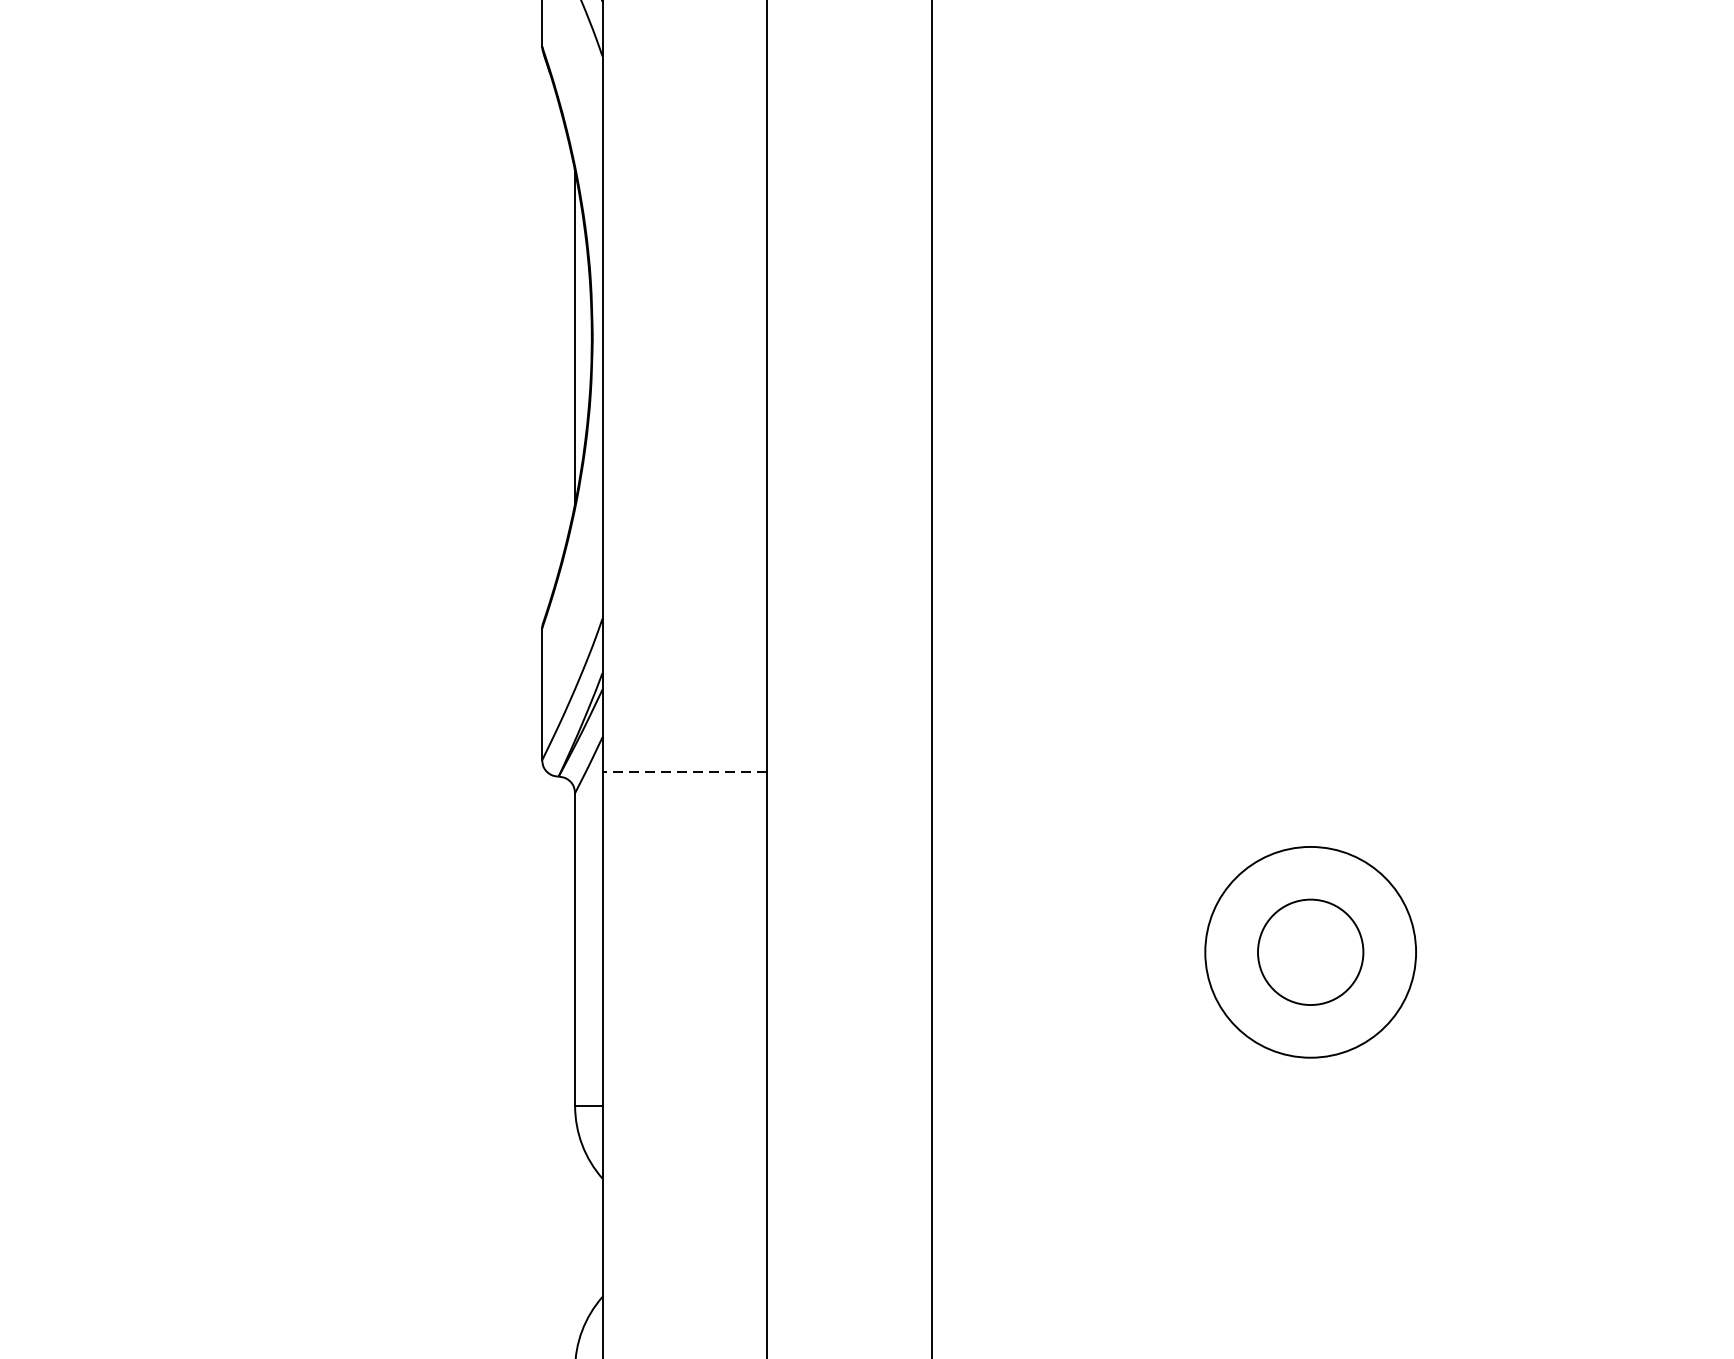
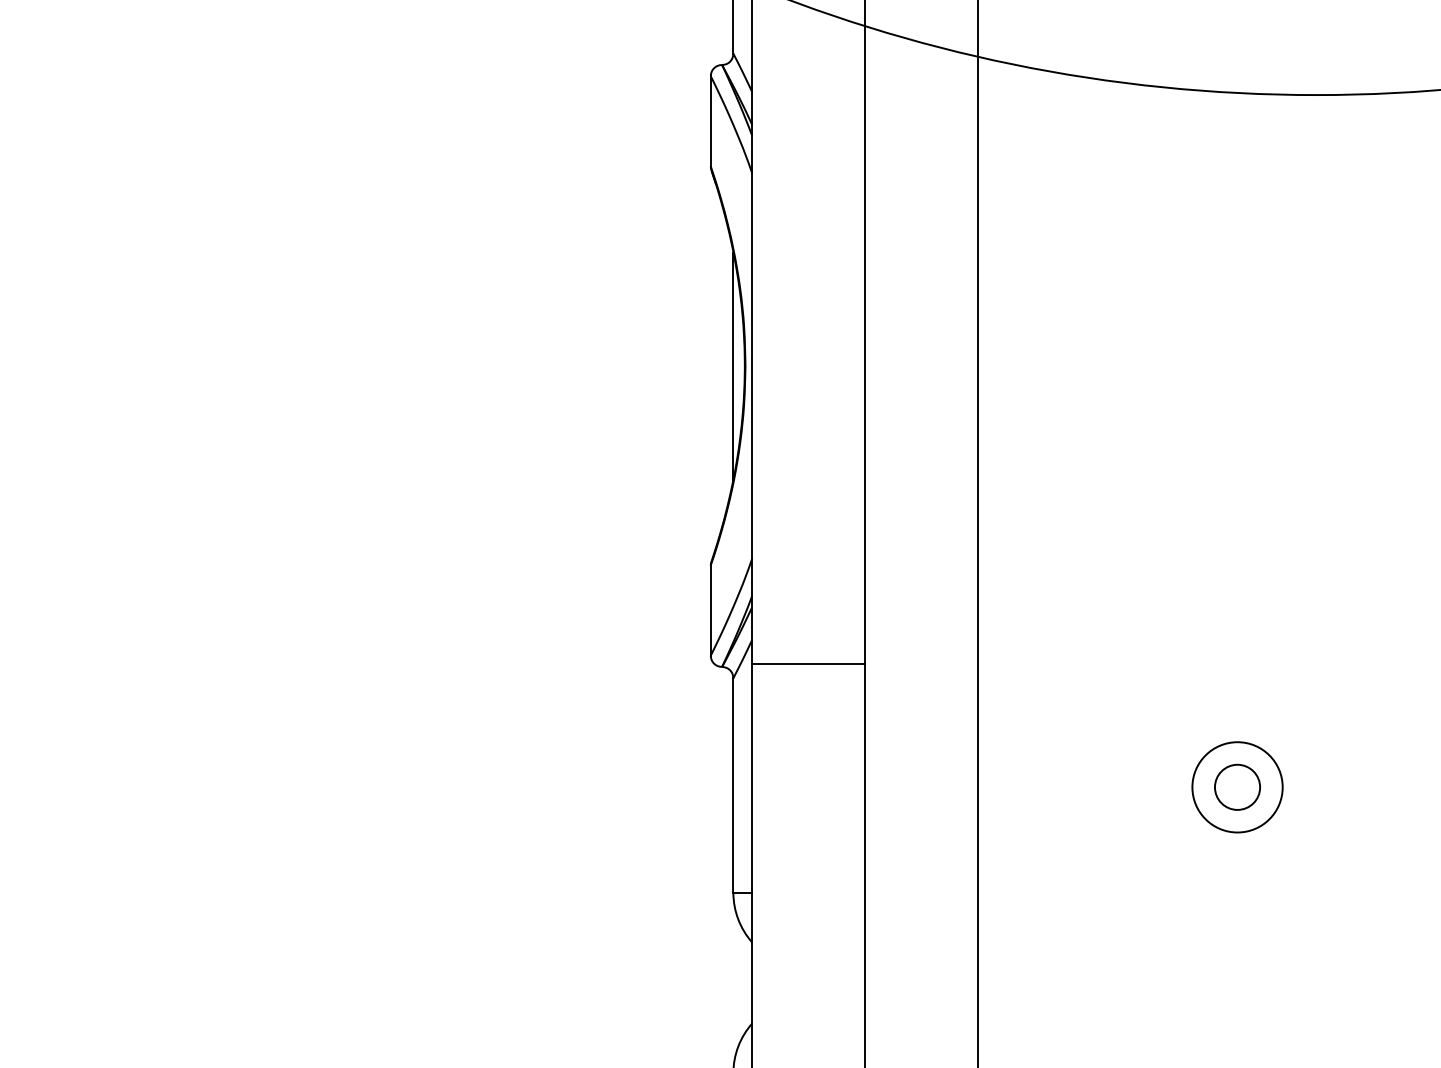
line: (684, 771) -> (808, 663), dashed -> solid
circle: (1310, 951) -> (1237, 786), size x0.62
circle: (1310, 952) -> (1237, 787), size x0.62

